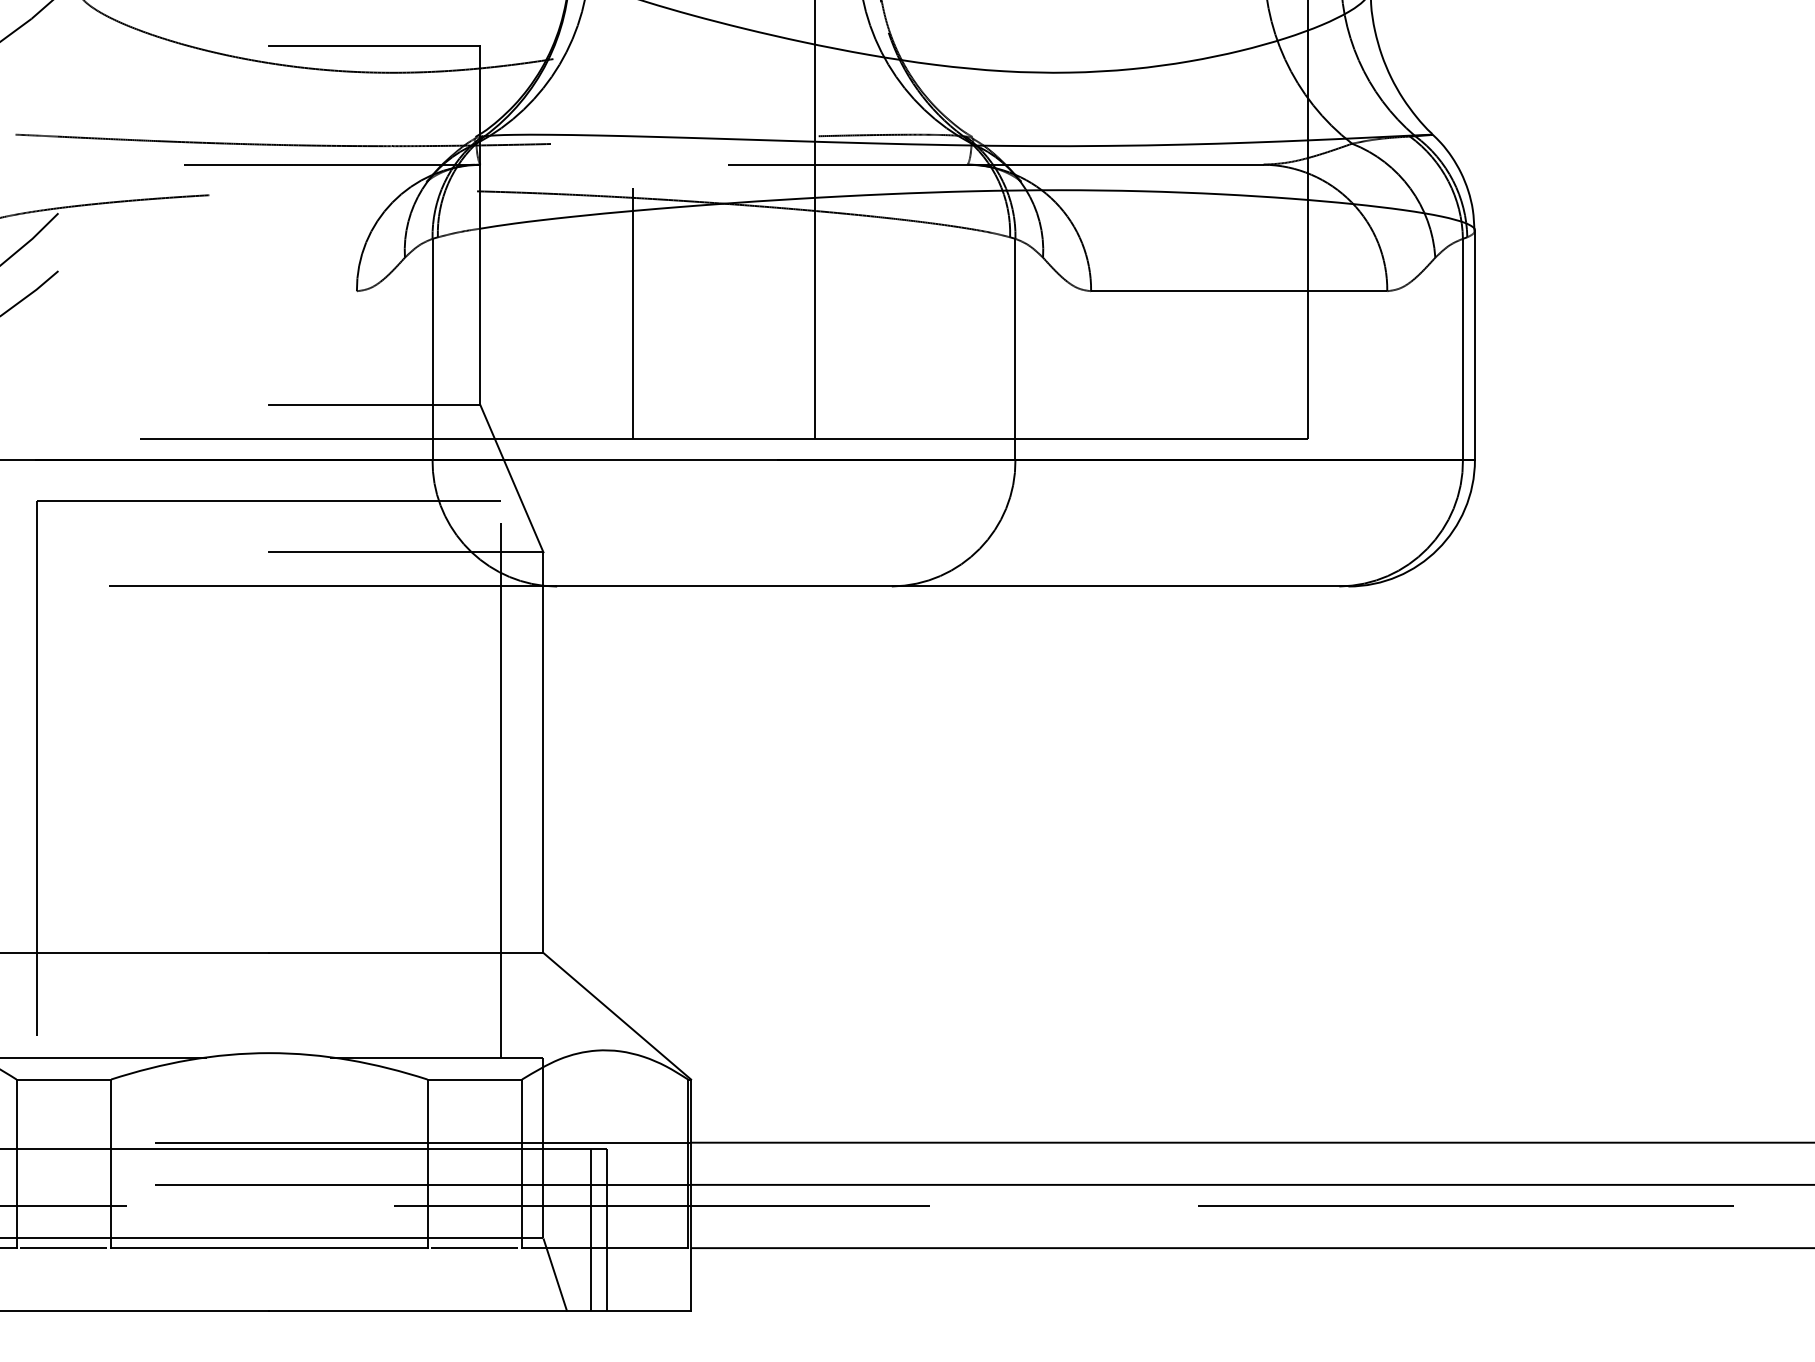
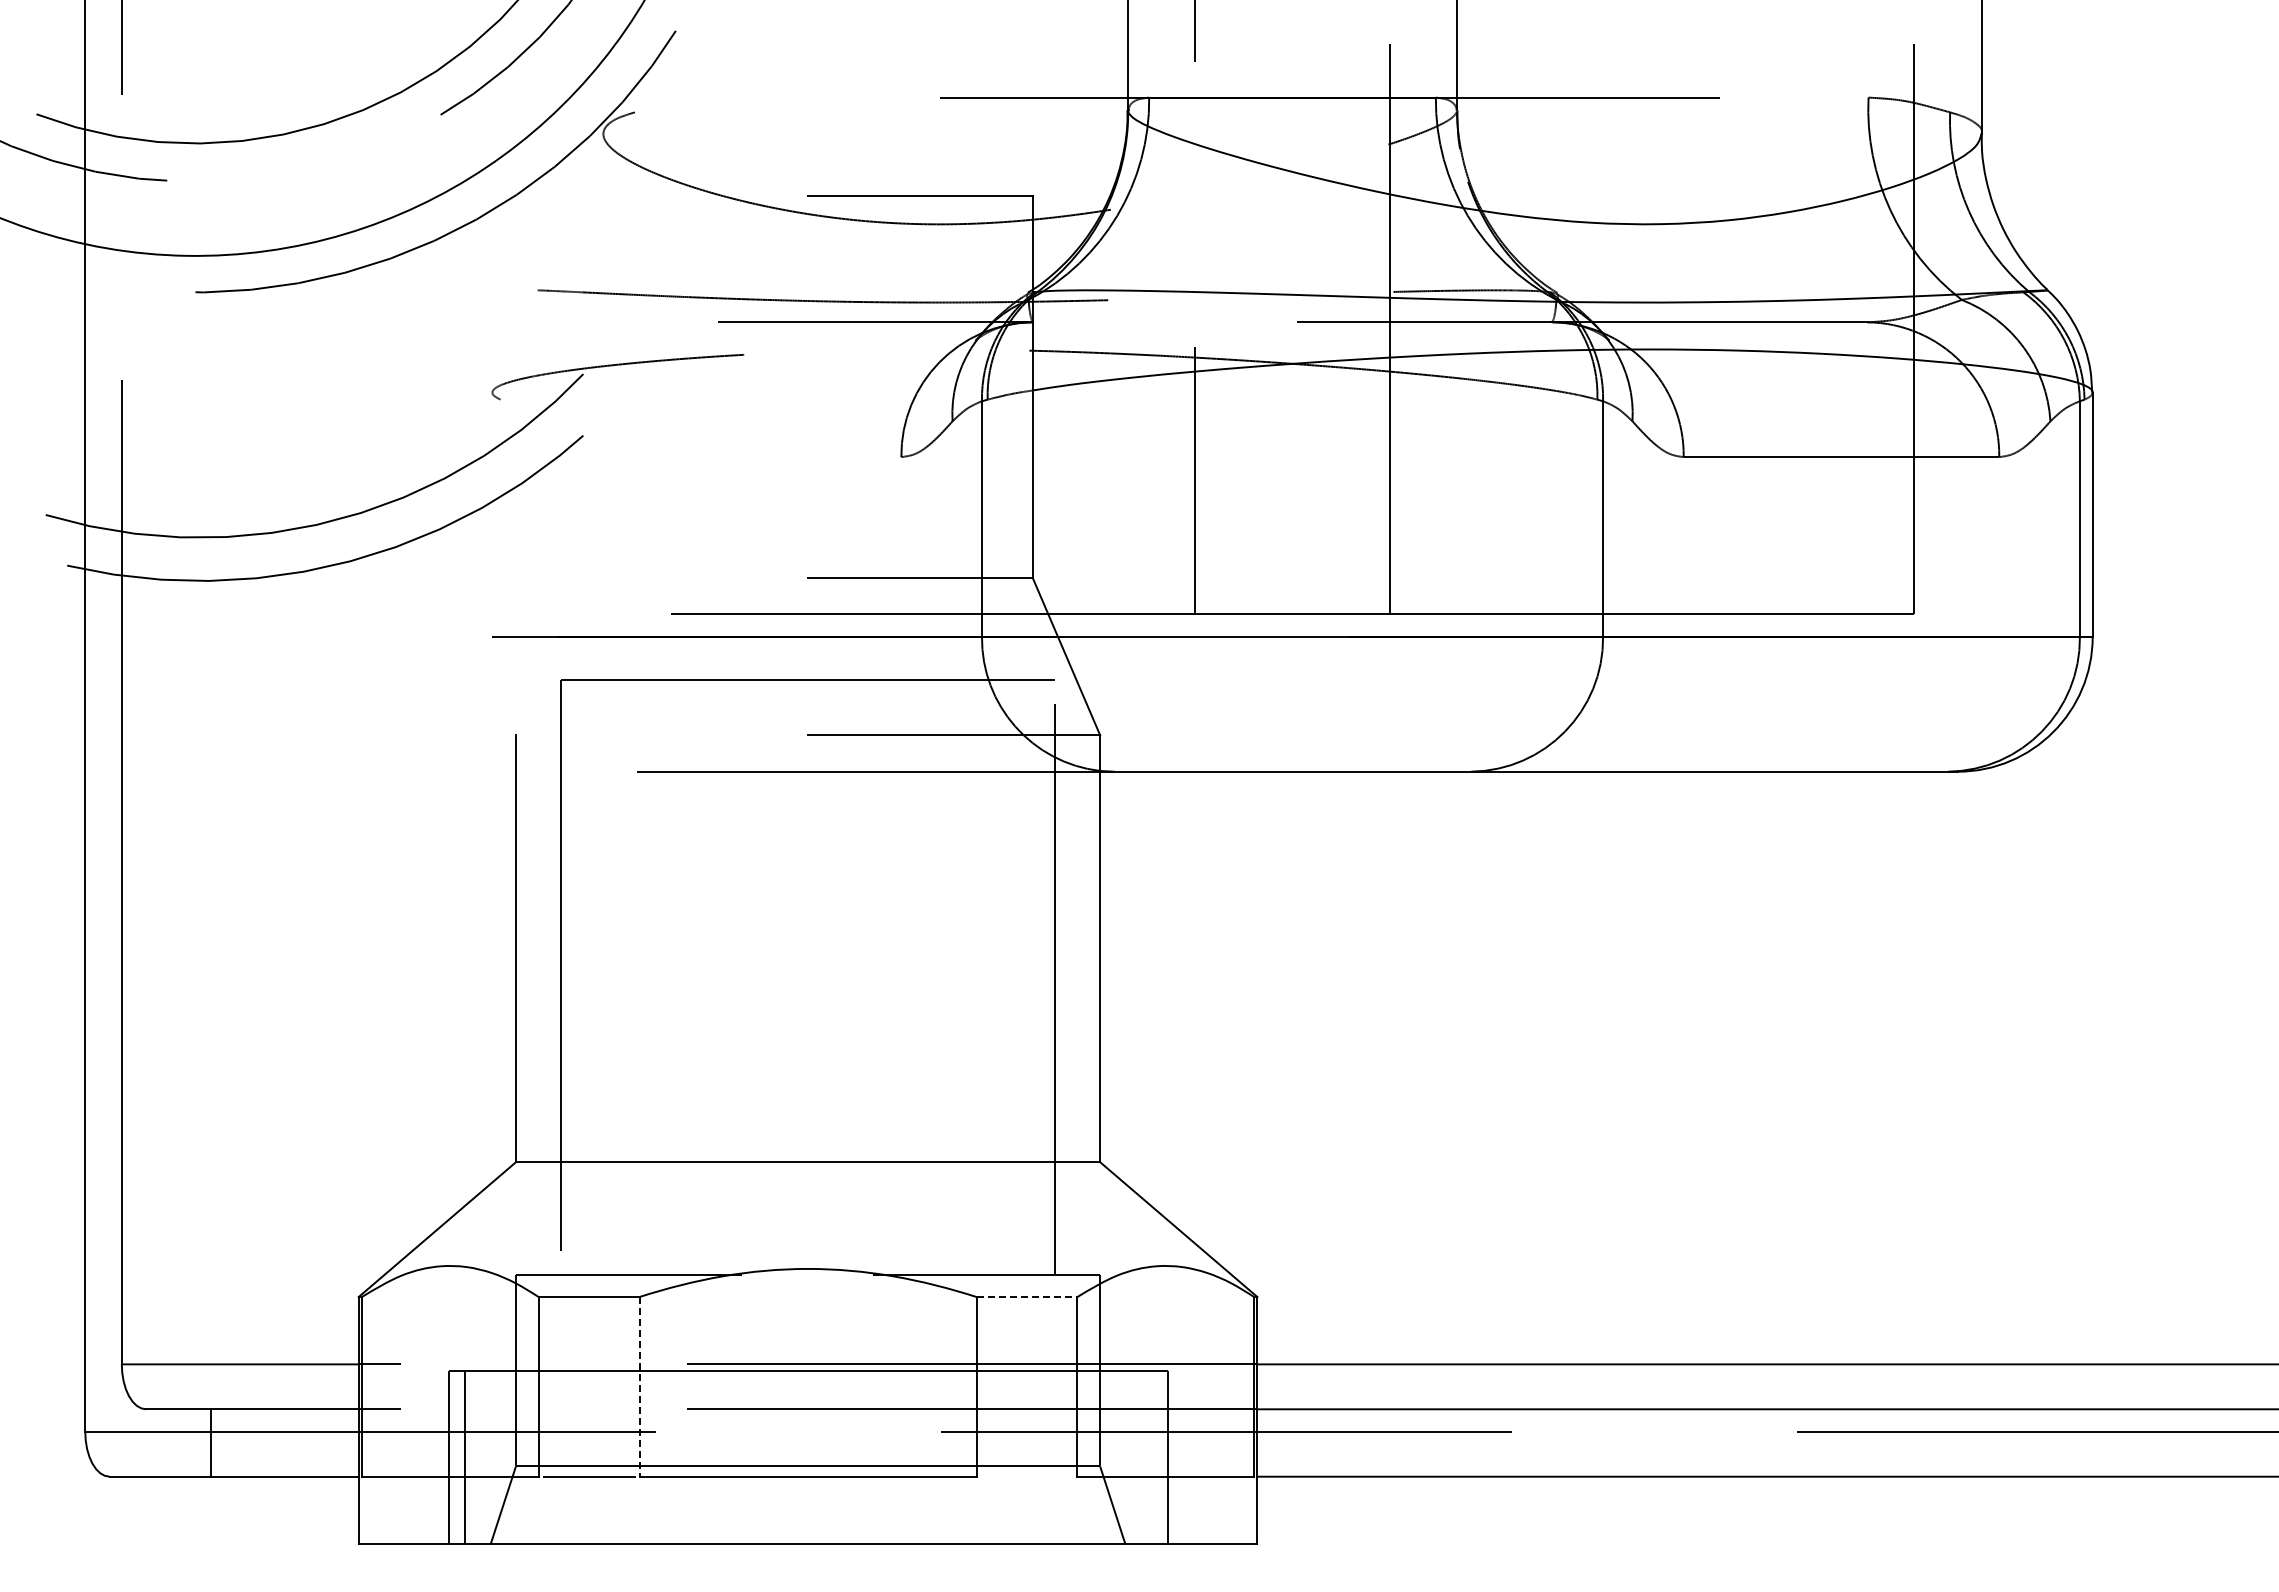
line: (475, 1079) -> (1027, 1297), solid -> dashed
line: (111, 1163) -> (639, 1386), solid -> dashed
line: (590, 1230) -> (1150, 1457), removed
line: (474, 1247) -> (1026, 1476), removed

